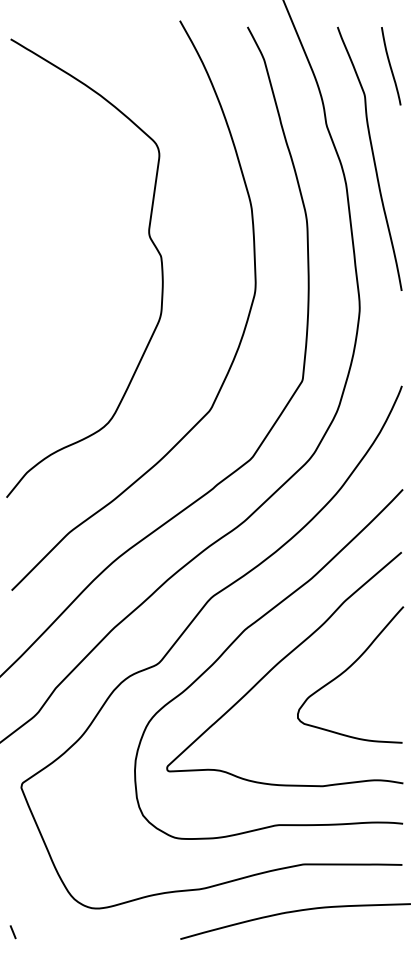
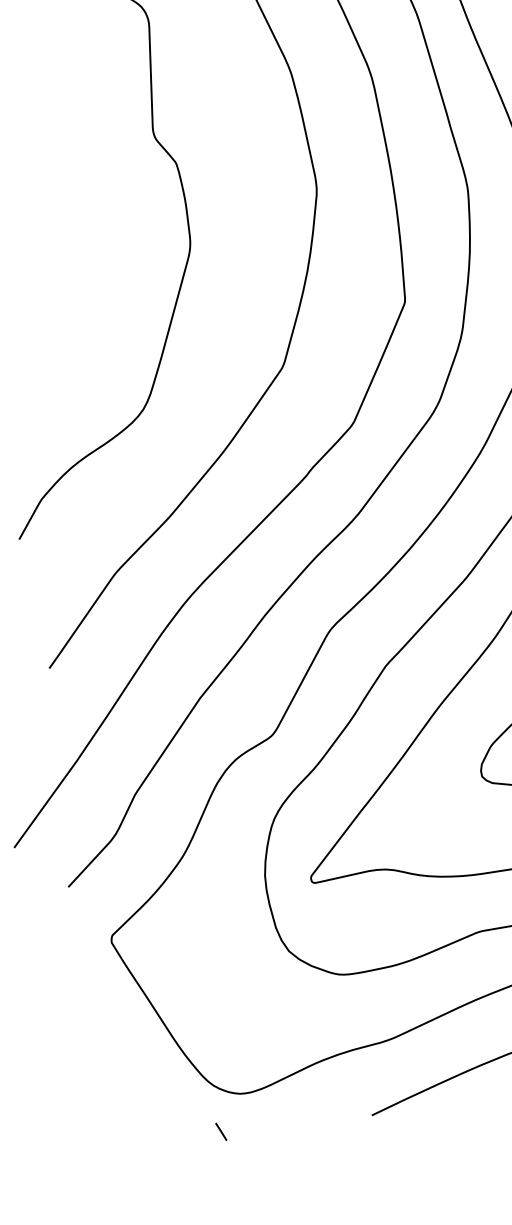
line: (12, 932) -> (220, 1132), moved

